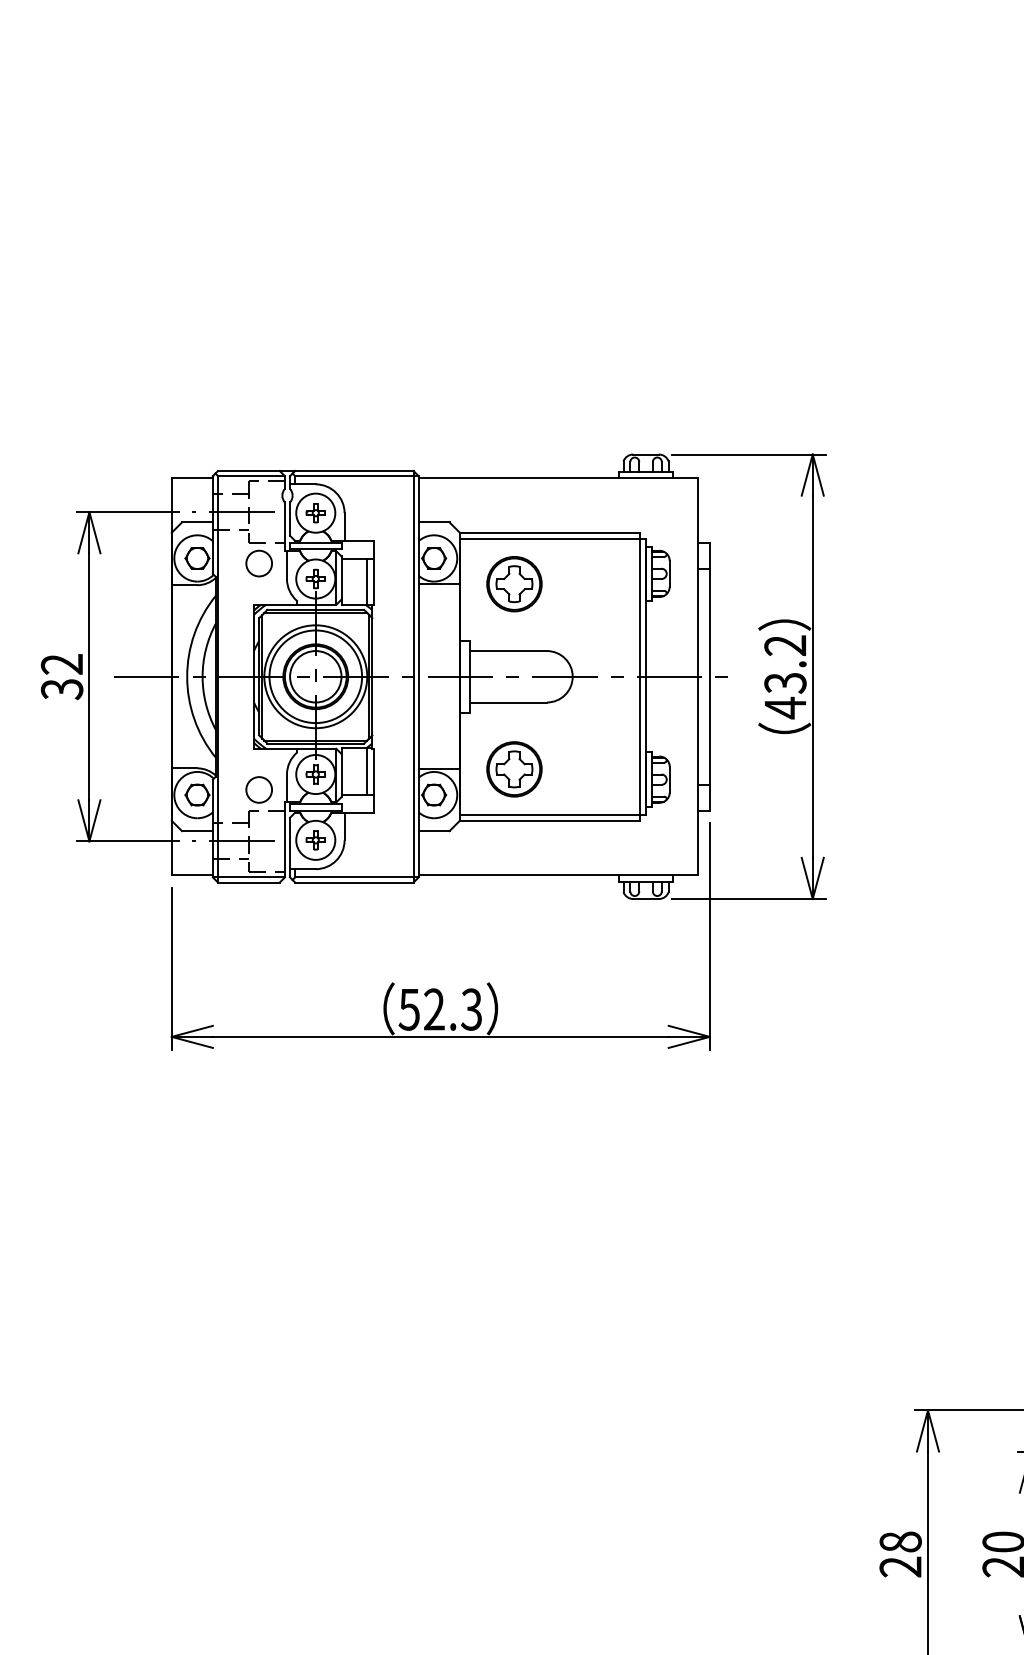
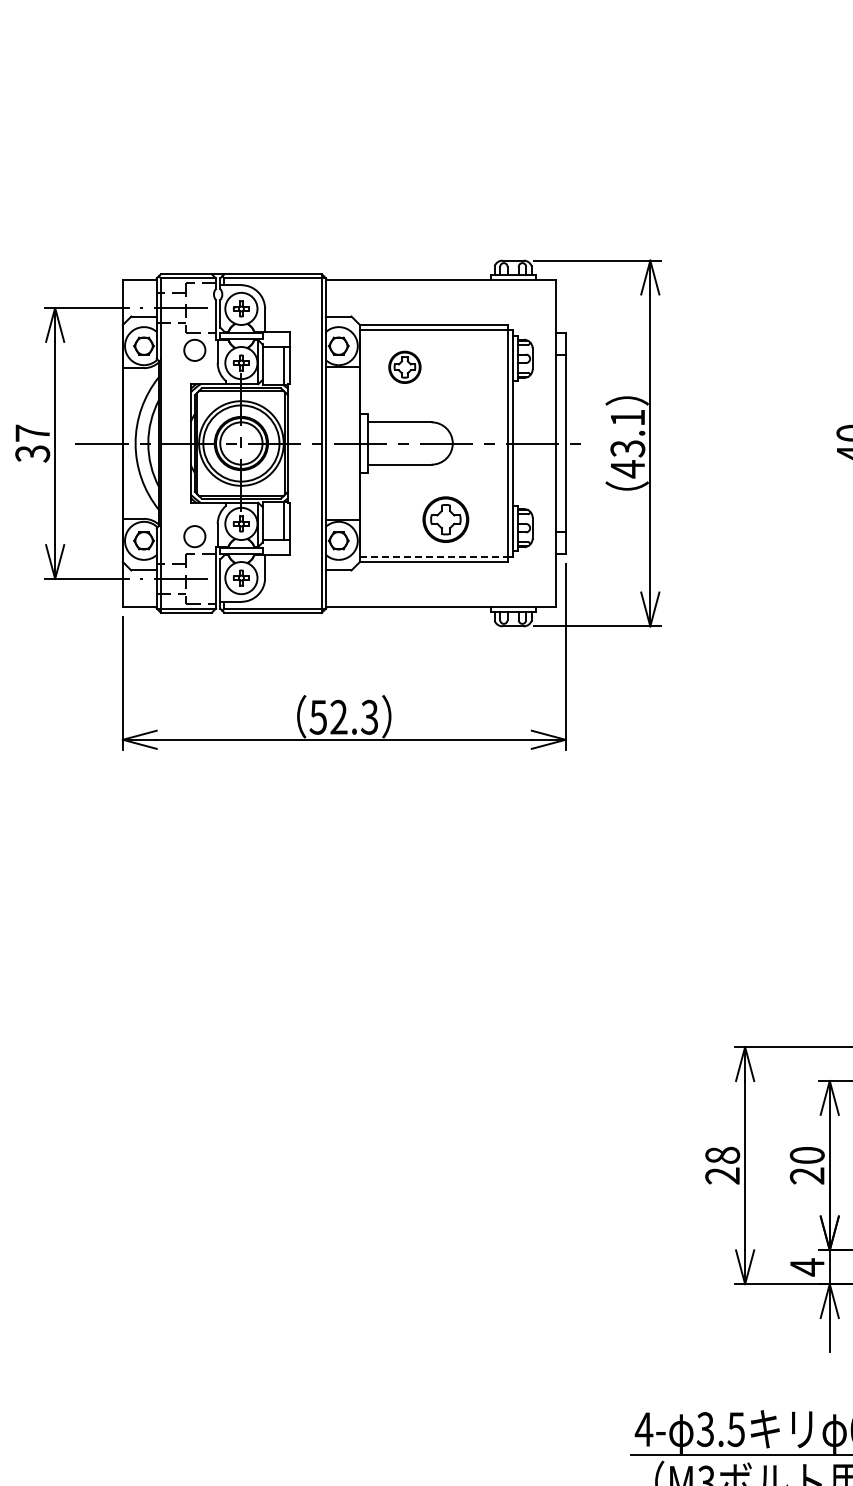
part: (514, 584) -> (404, 367), size x0.7
text: (785, 645) -> (627, 417), 43.2 -> 43.1
text: (61, 663) -> (32, 432), 32 -> 37
part: (514, 769) -> (445, 519), moved
line: (550, 814) -> (434, 556), solid -> dashed

